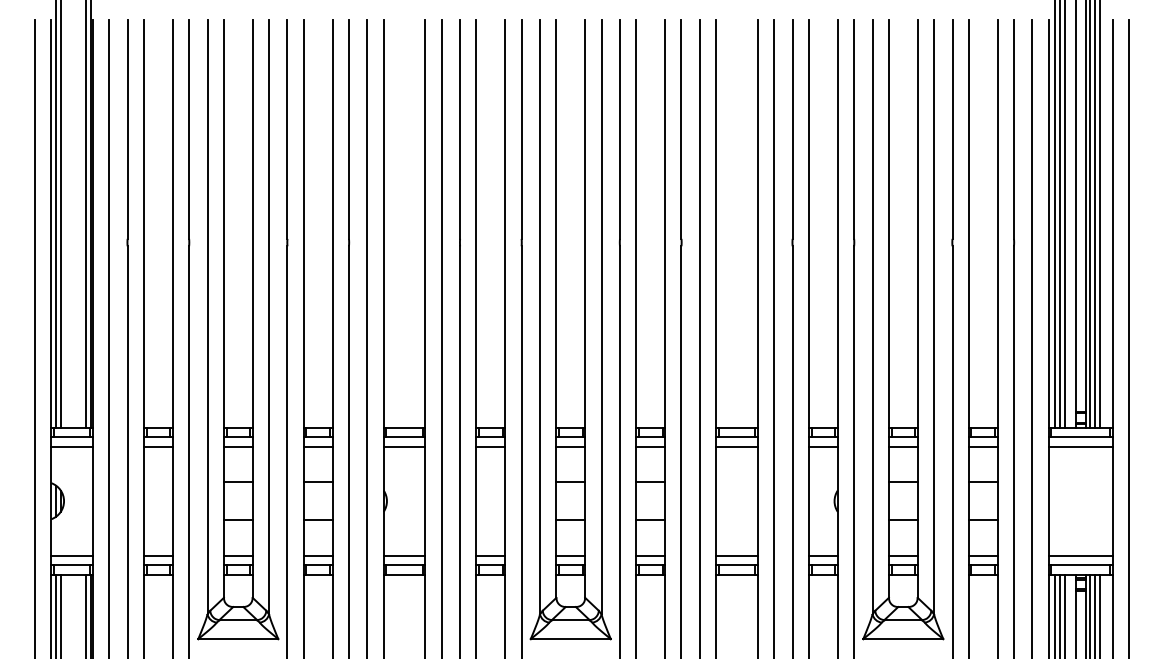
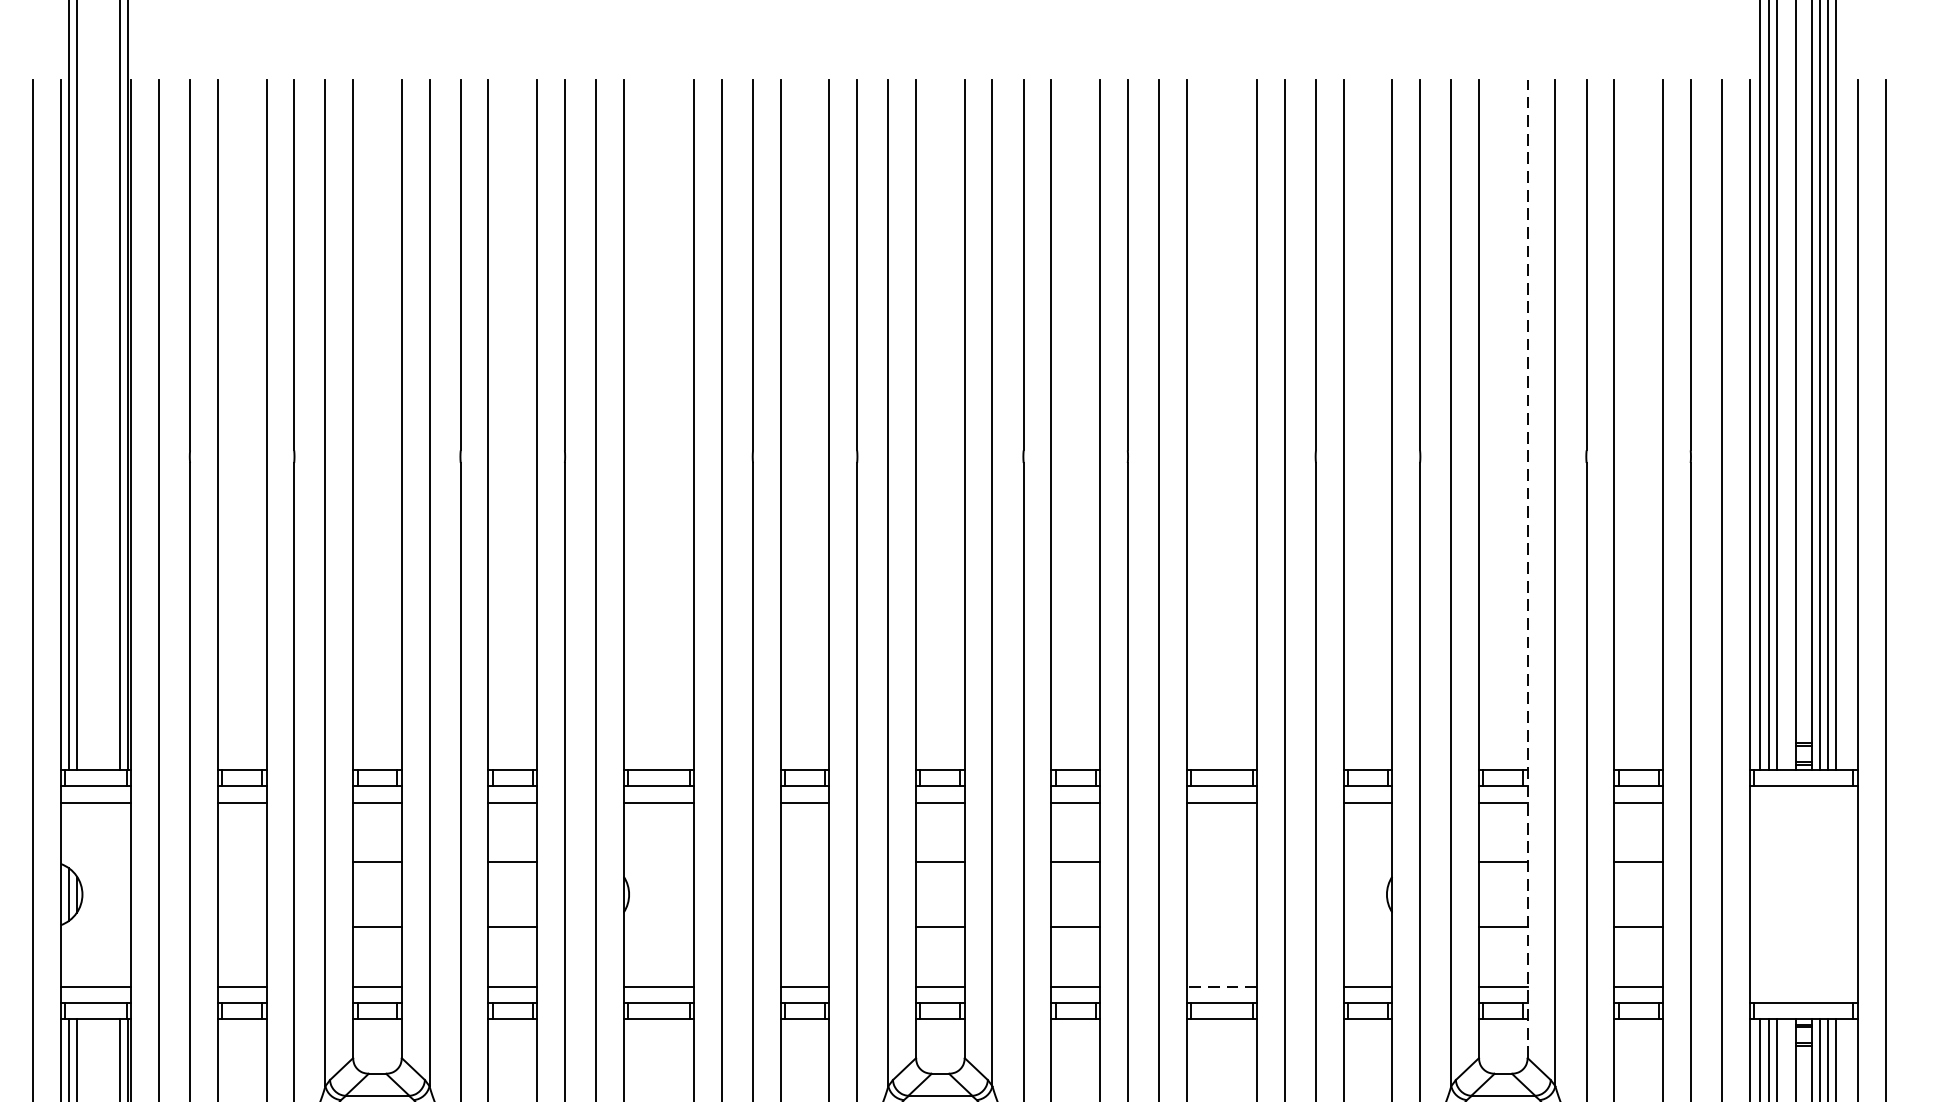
line: (917, 308) -> (1527, 568), solid -> dashed
line: (1080, 446) -> (1803, 801), removed
line: (737, 555) -> (1222, 986), solid -> dashed
line: (1080, 555) -> (1803, 986), removed

